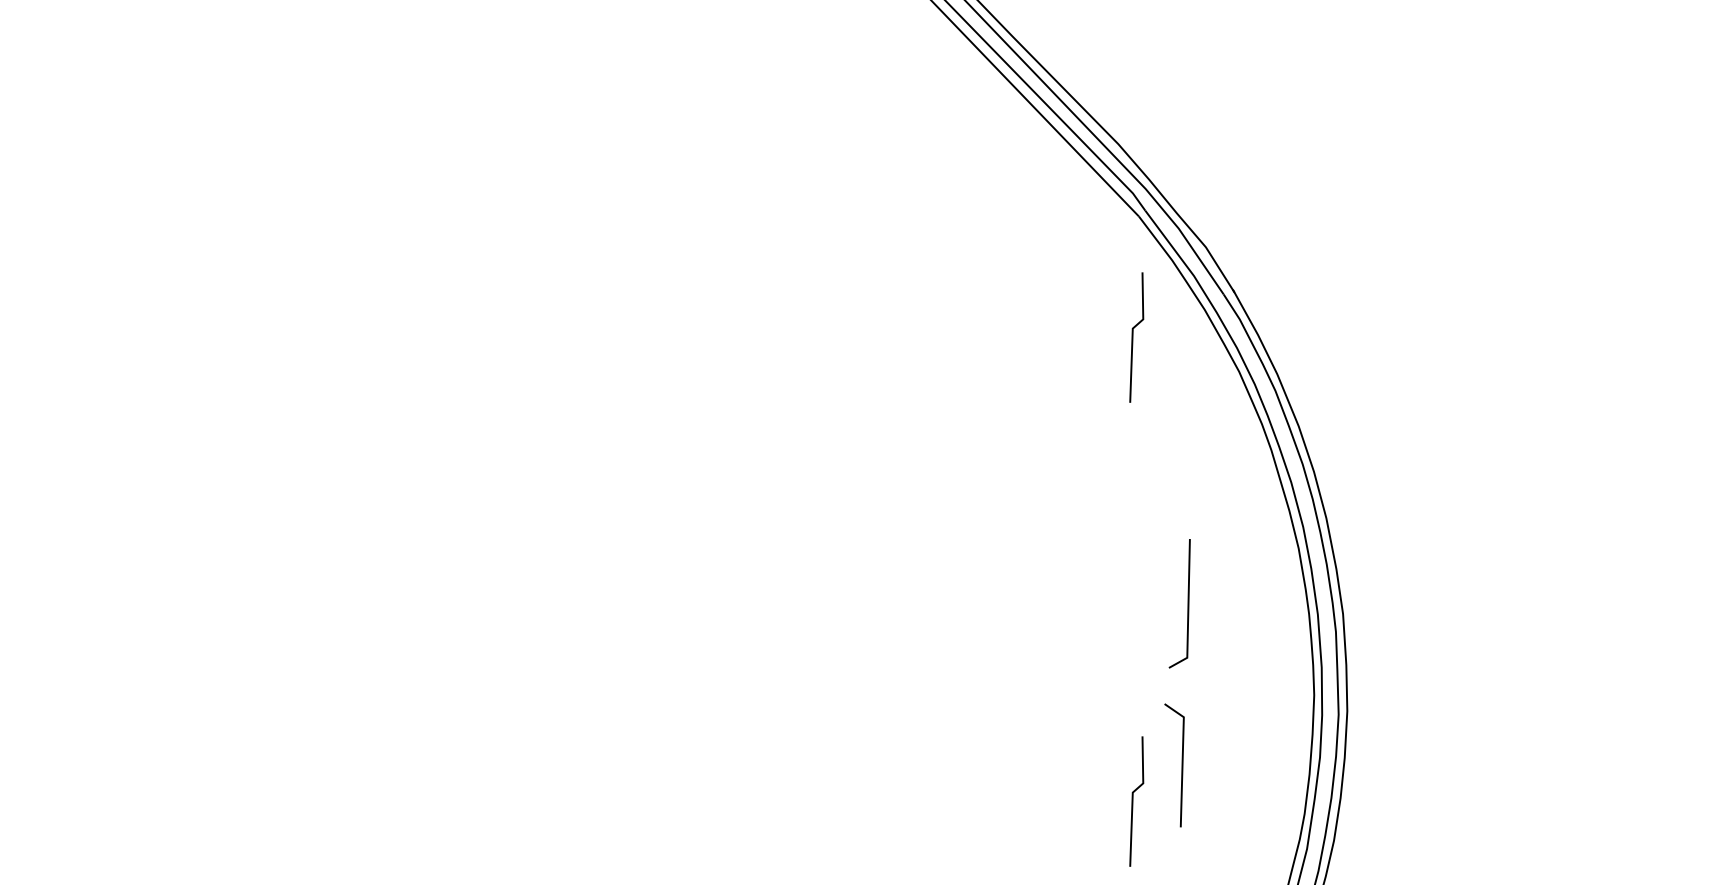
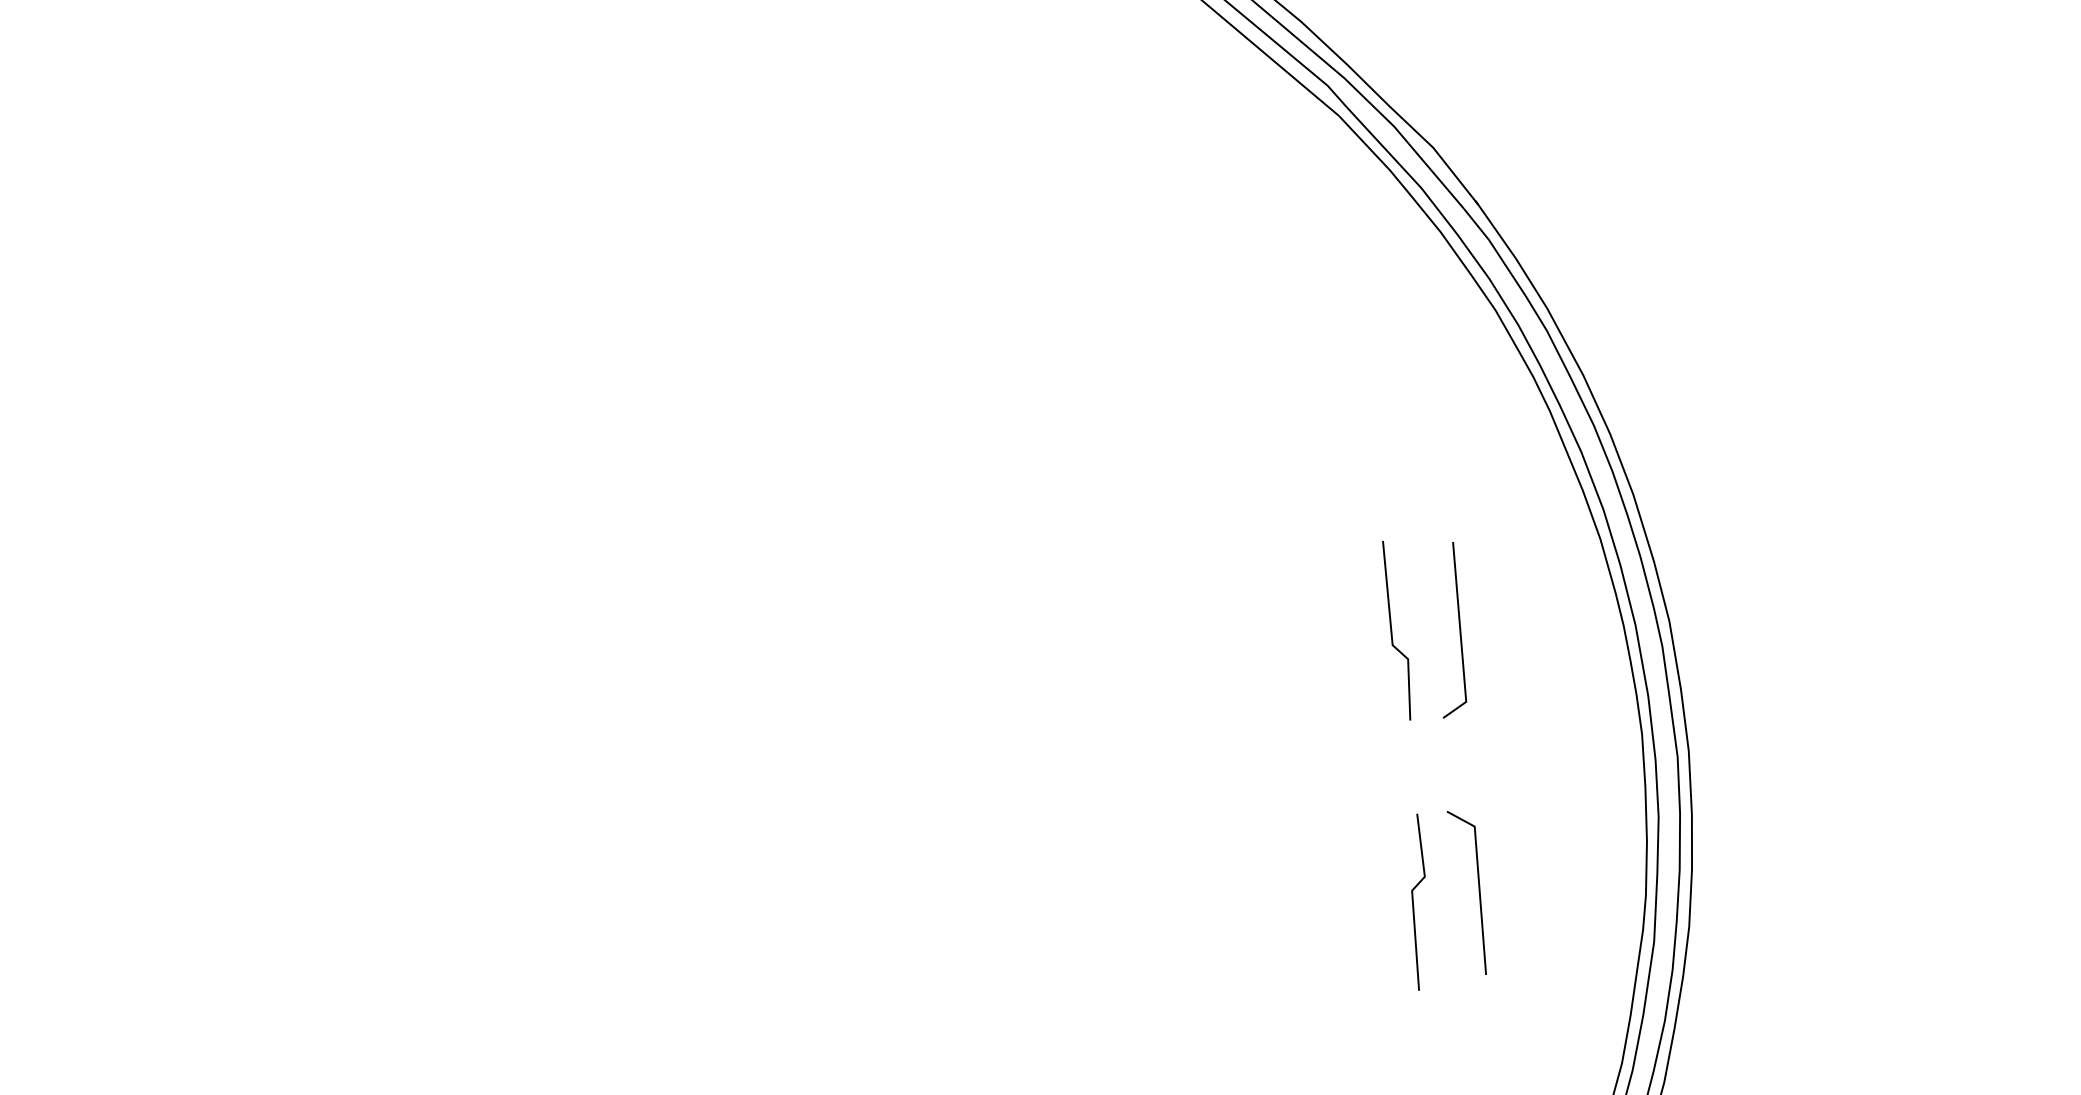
line: (1133, 337) -> (1348, 279), removed
line: (1138, 599) -> (1392, 630), added
line: (1181, 765) -> (1478, 891), moved

